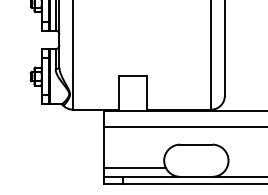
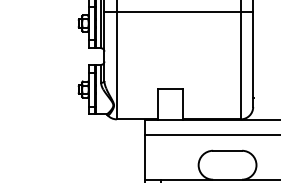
line: (135, 167) -> (172, 171), removed

